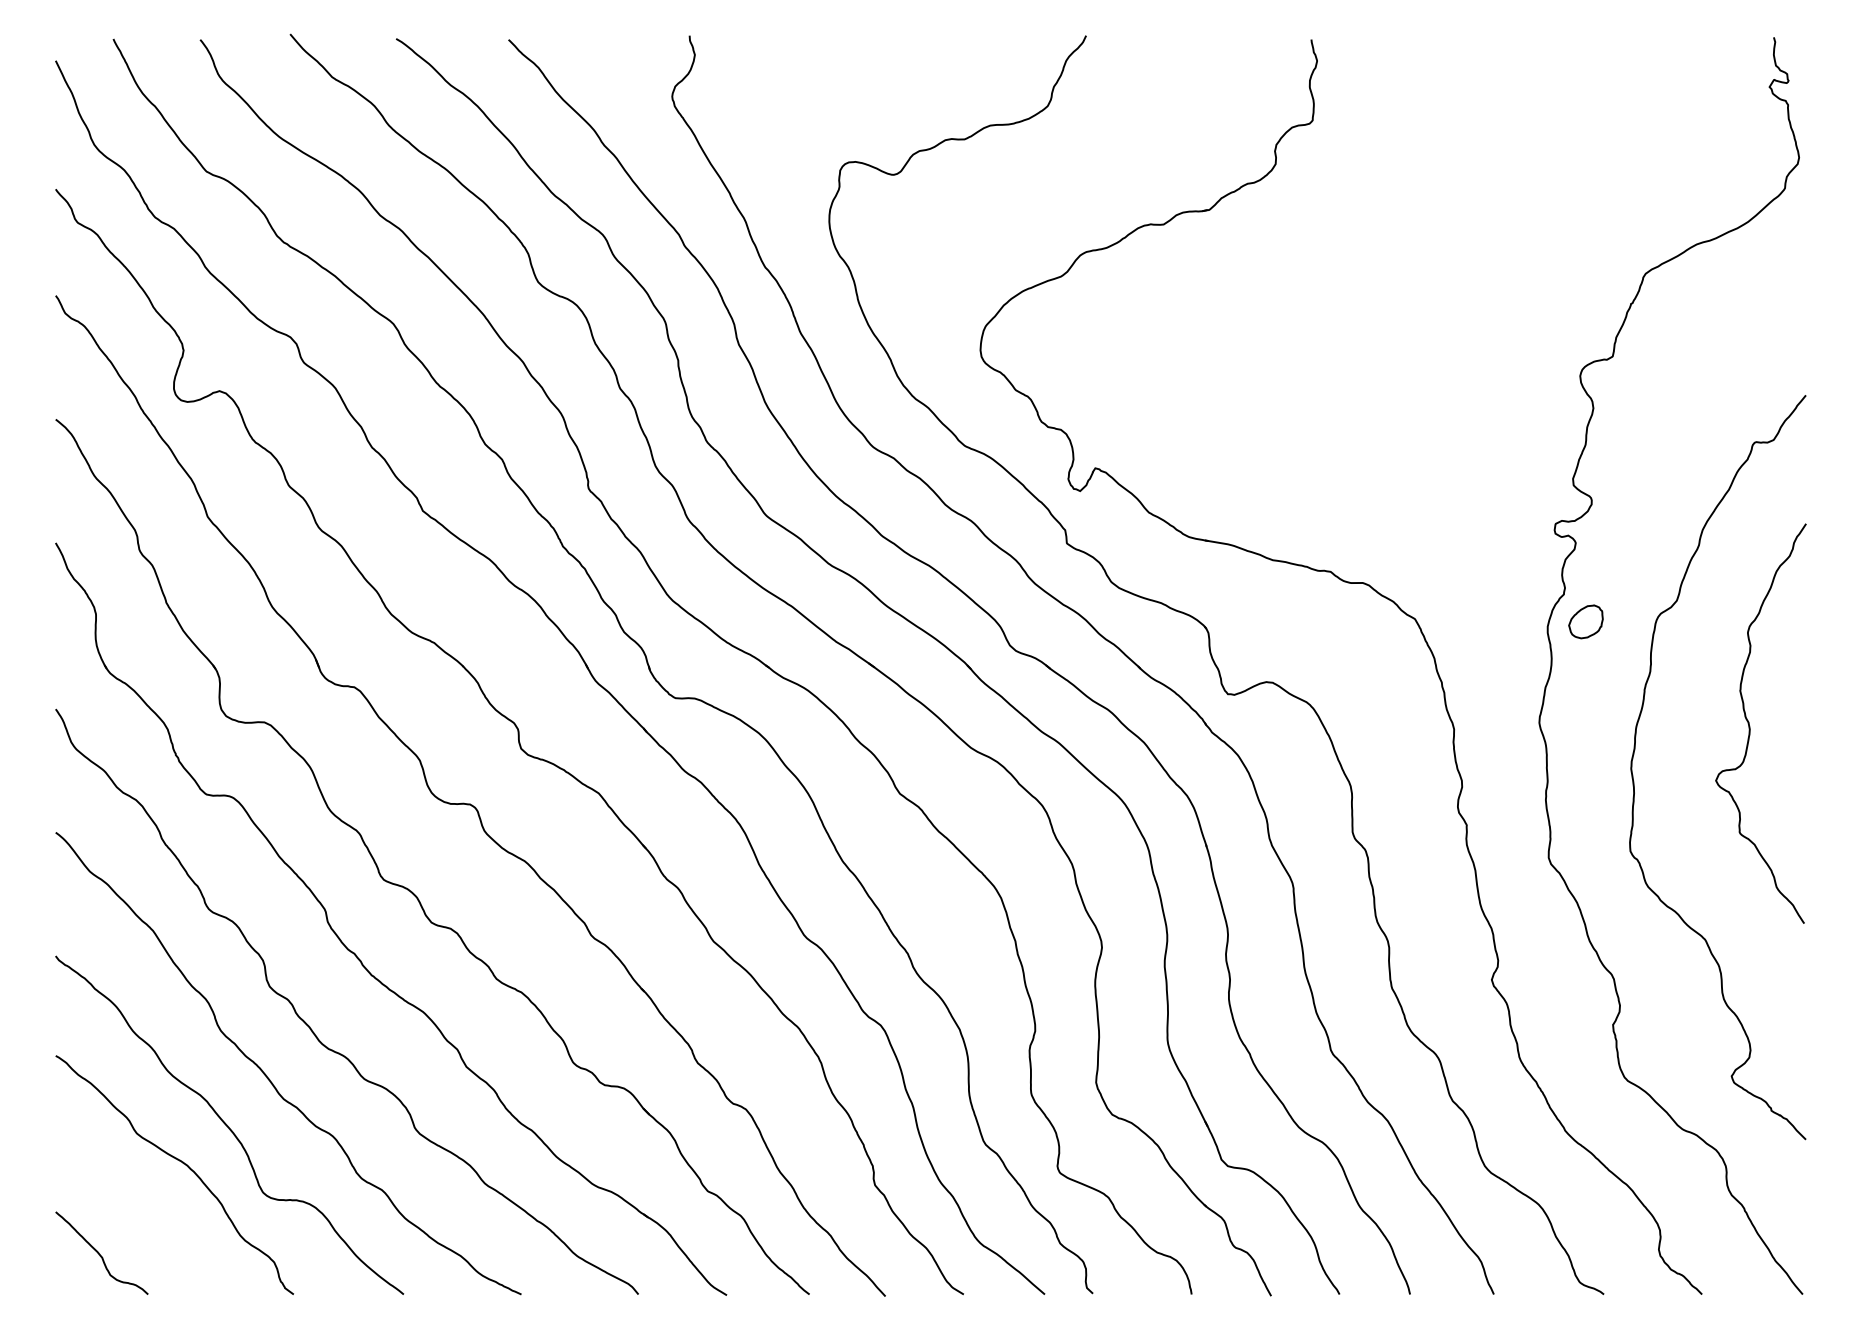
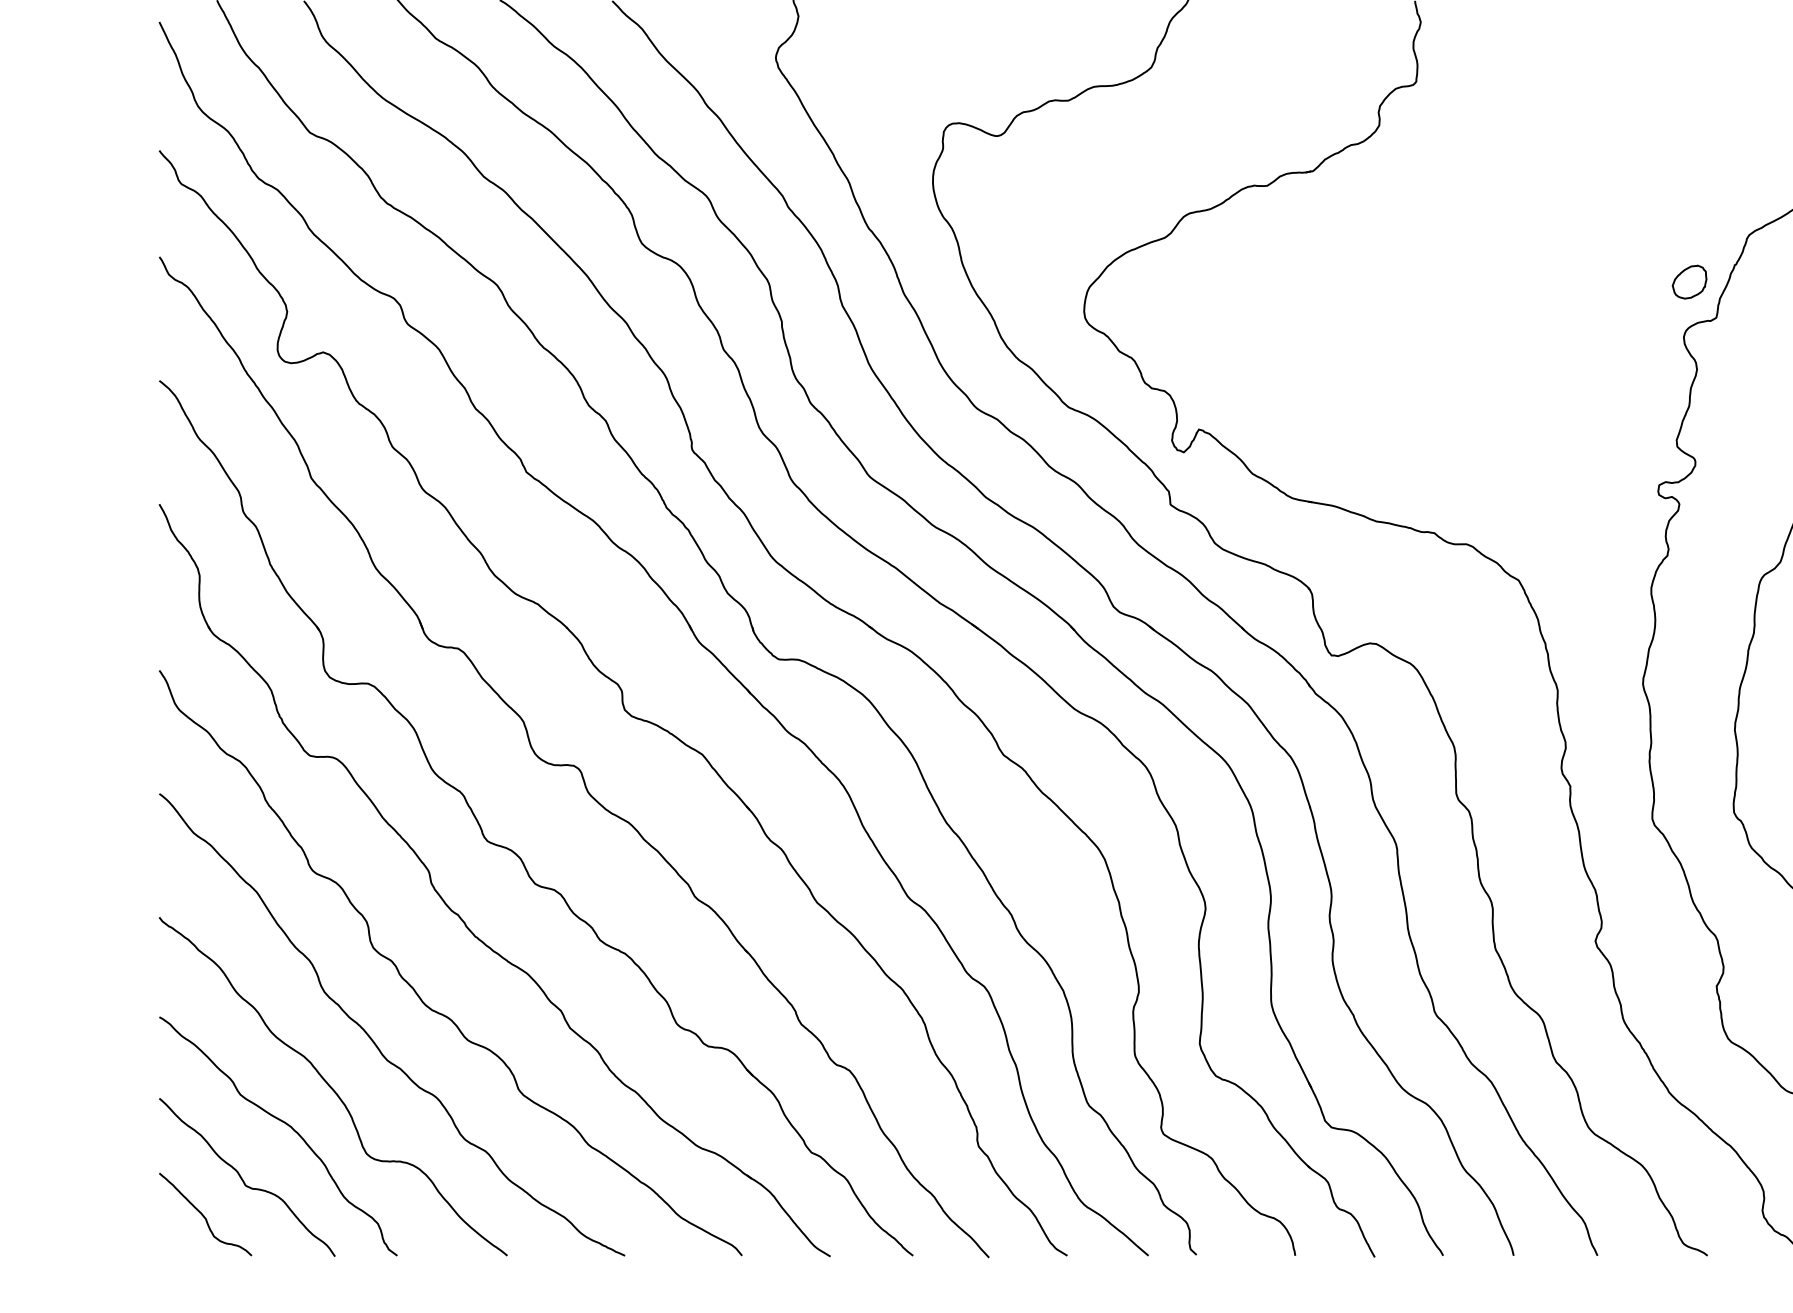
part: (1585, 621) -> (1689, 281), moved
curve: (139, 1217) -> (243, 1178), added

